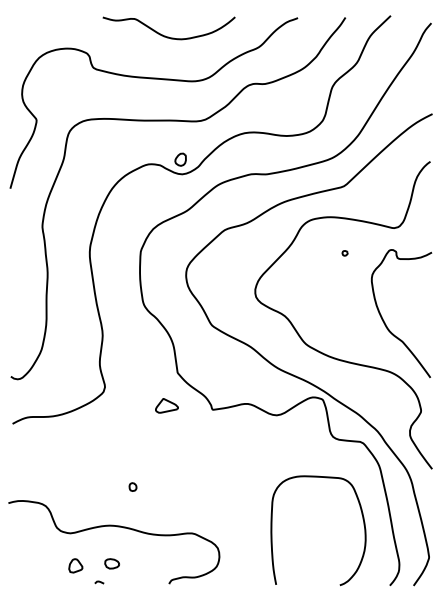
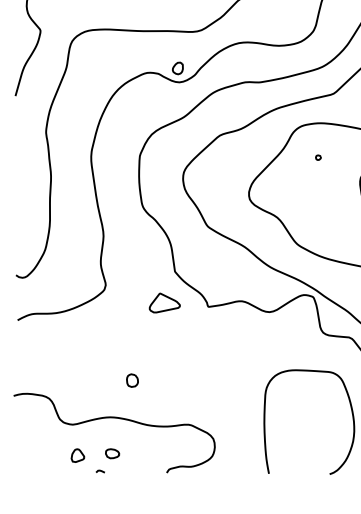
part: (344, 253) -> (317, 157), moved
part: (166, 405) -> (164, 302), size x1.43
part: (132, 486) -> (131, 379), size x1.67

